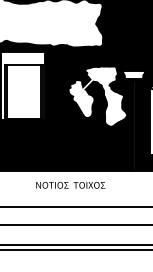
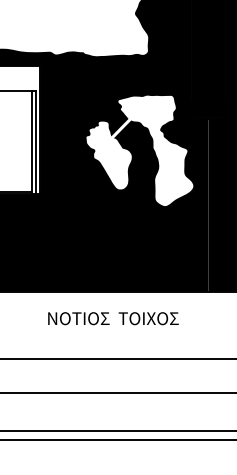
fill: (133, 75) -> (207, 111), added
text: (70, 185) -> (112, 318), moved

